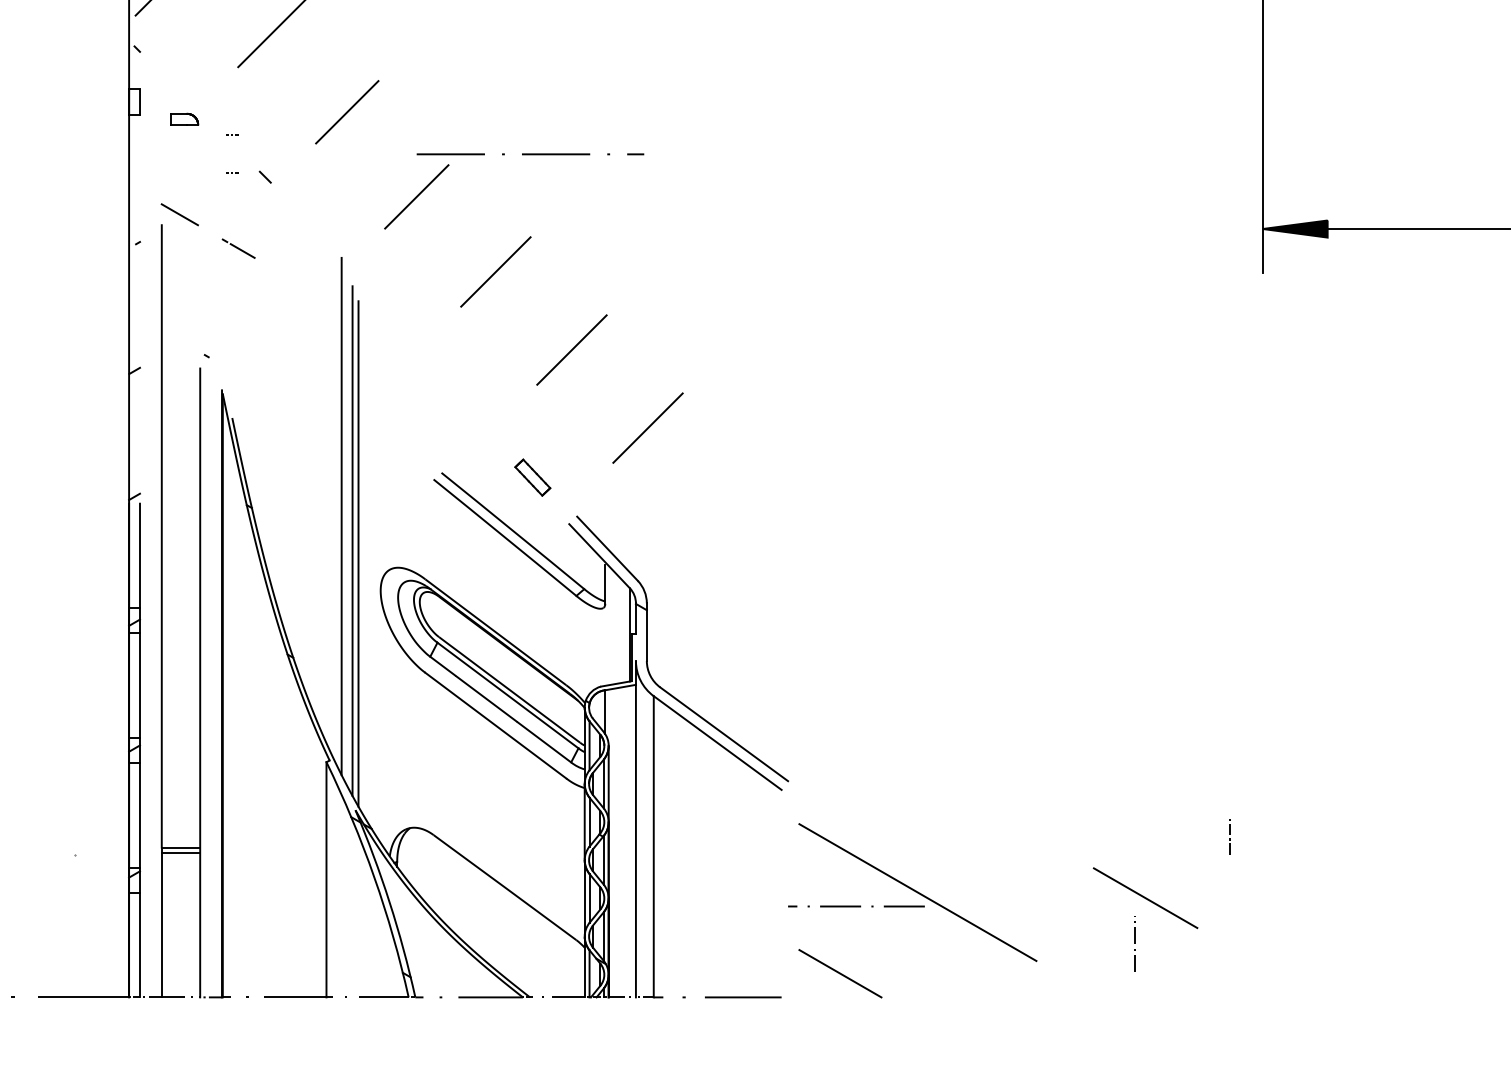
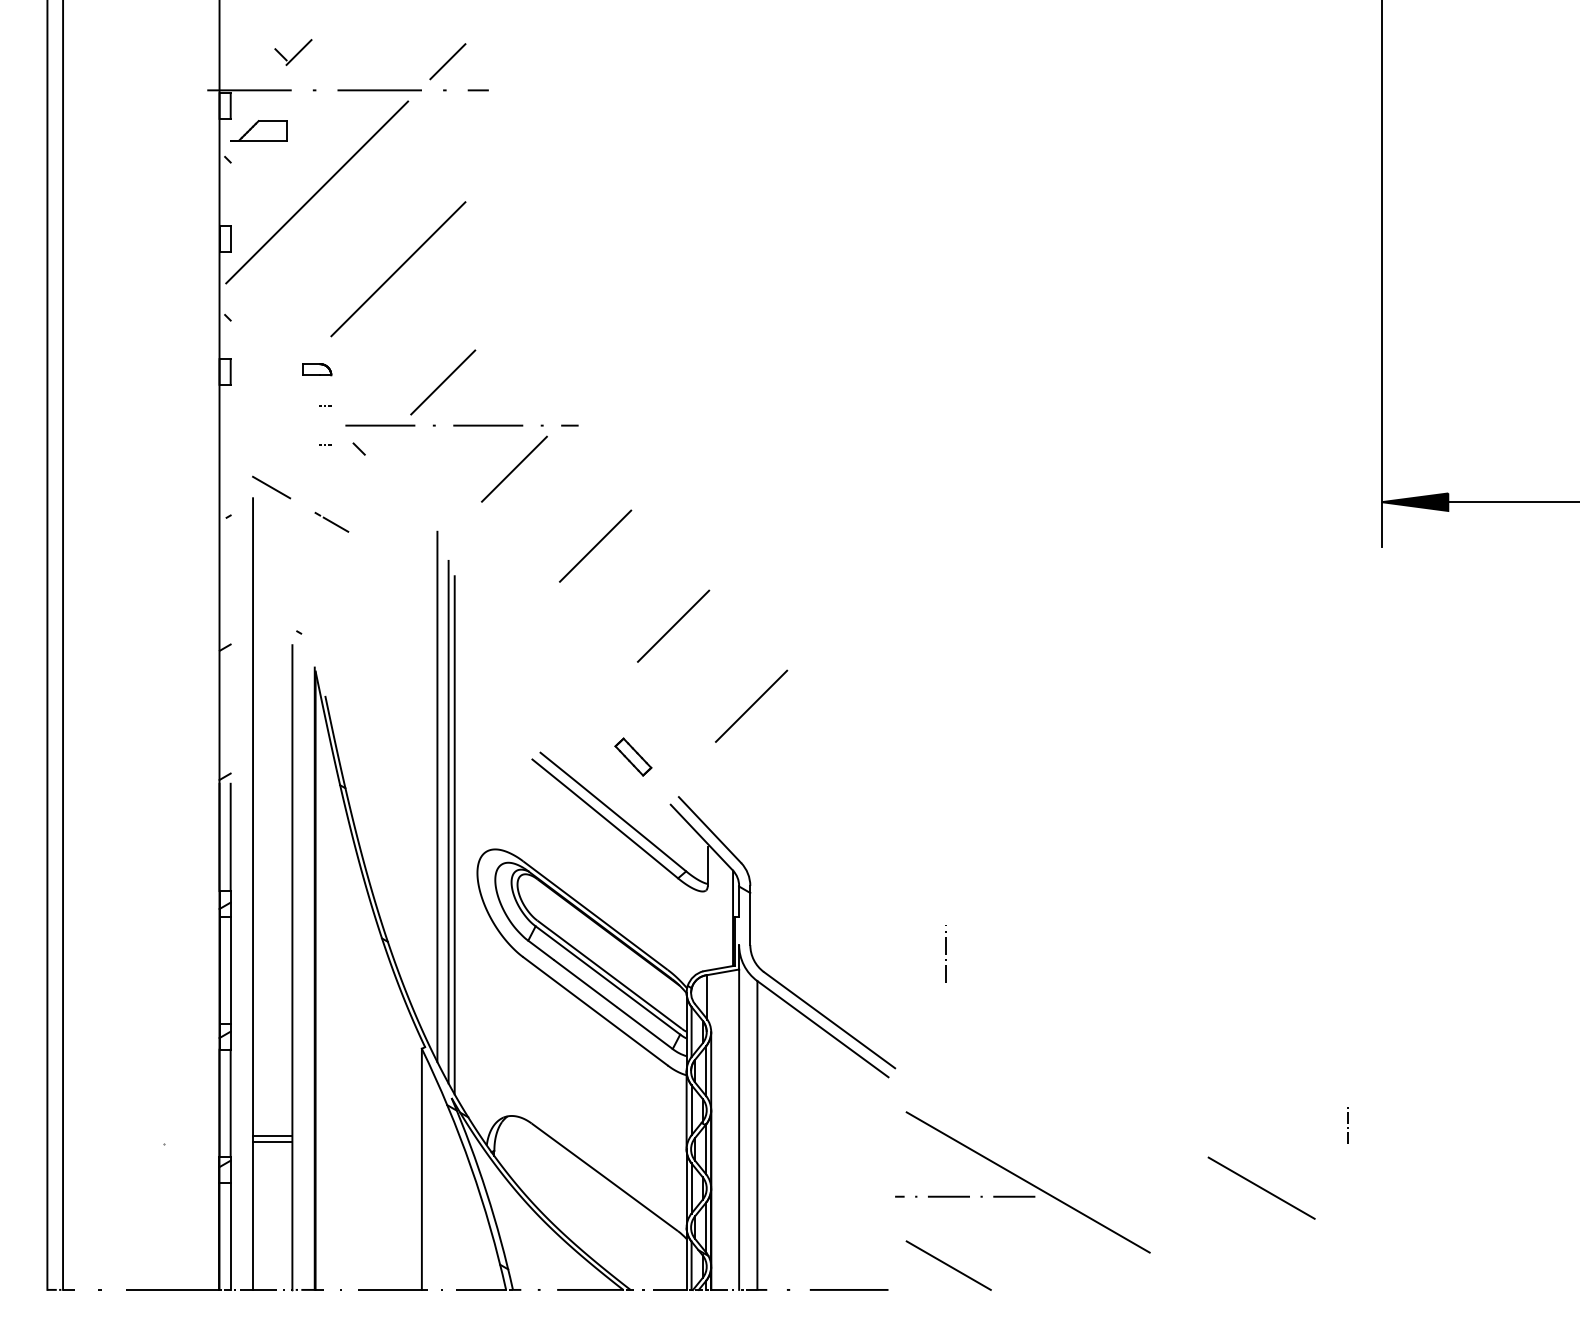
part: (184, 119) -> (317, 369), moved
line: (529, 154) -> (461, 425), moved
line: (1134, 943) -> (945, 953), moved

